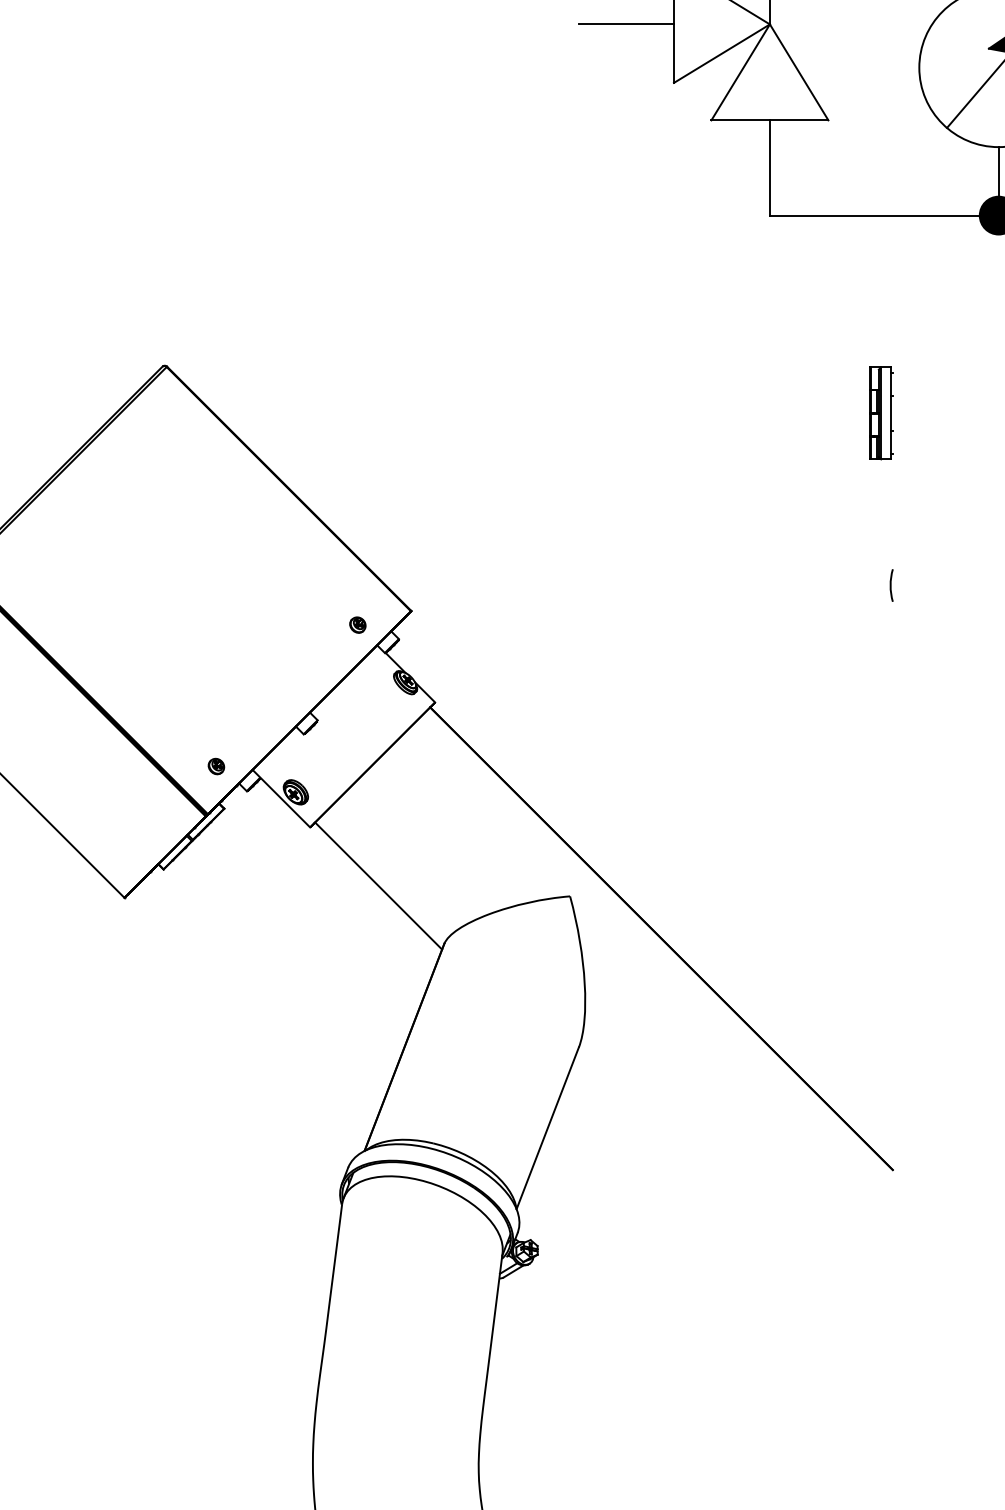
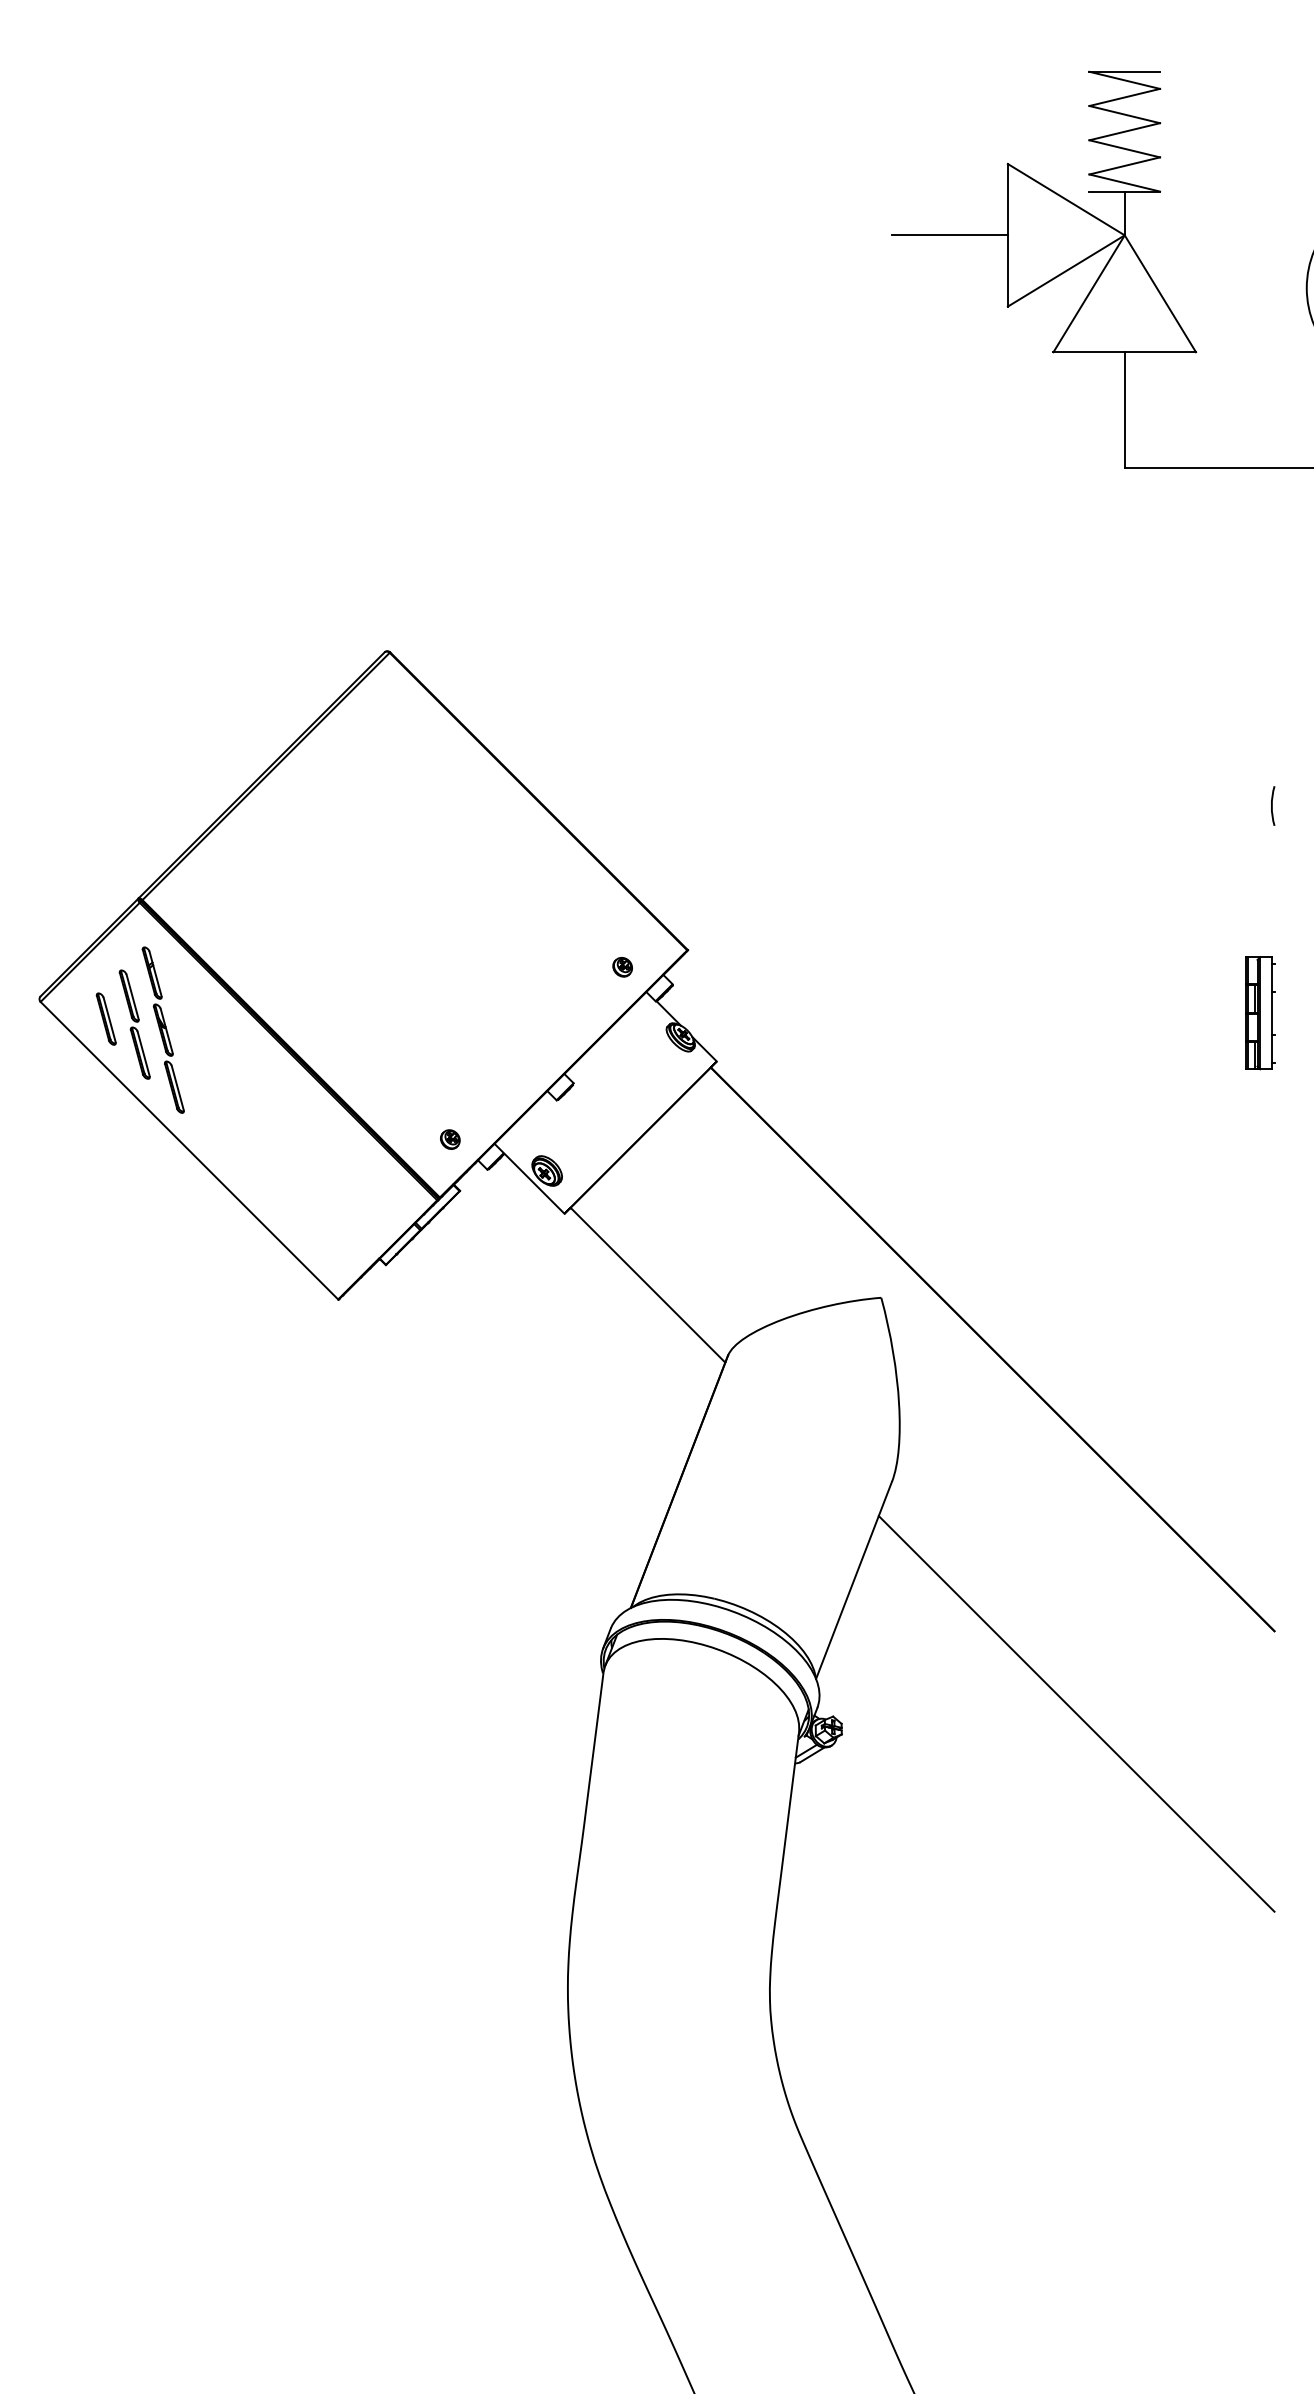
part: (881, 413) -> (1260, 1013), moved
arc: (891, 585) -> (1272, 805), moved
line: (730, 1237) -> (1076, 1713), added

